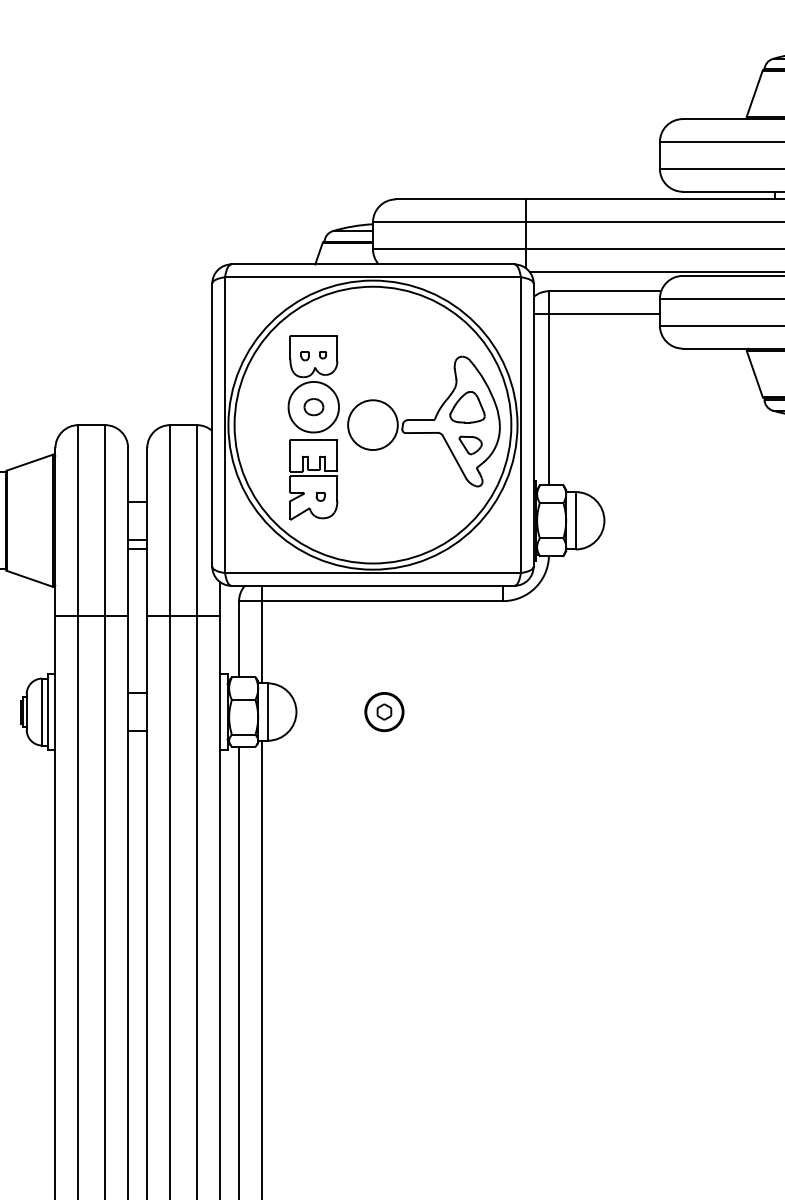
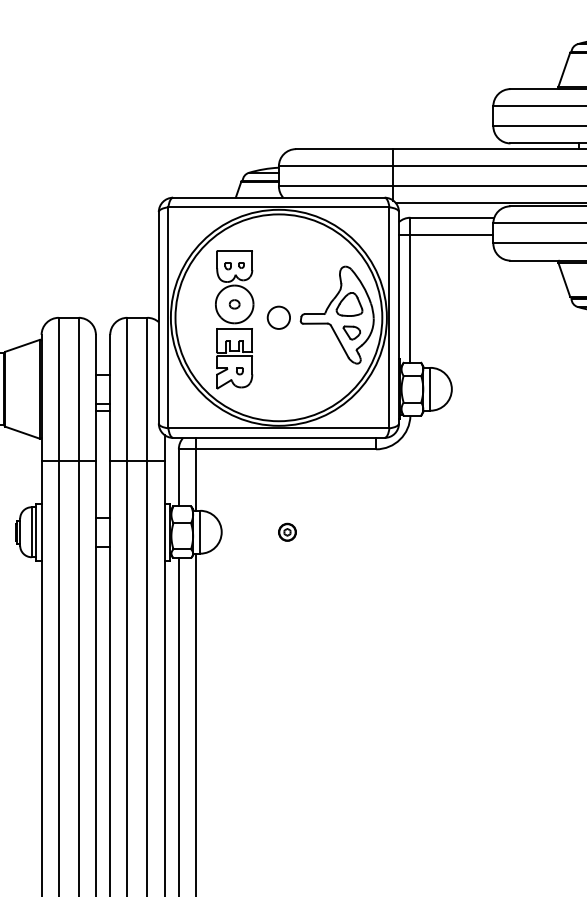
part: (313, 407) -> (234, 304), size x0.7
circle: (372, 424) -> (278, 317), size x0.6
part: (384, 712) -> (287, 532), size x0.6

